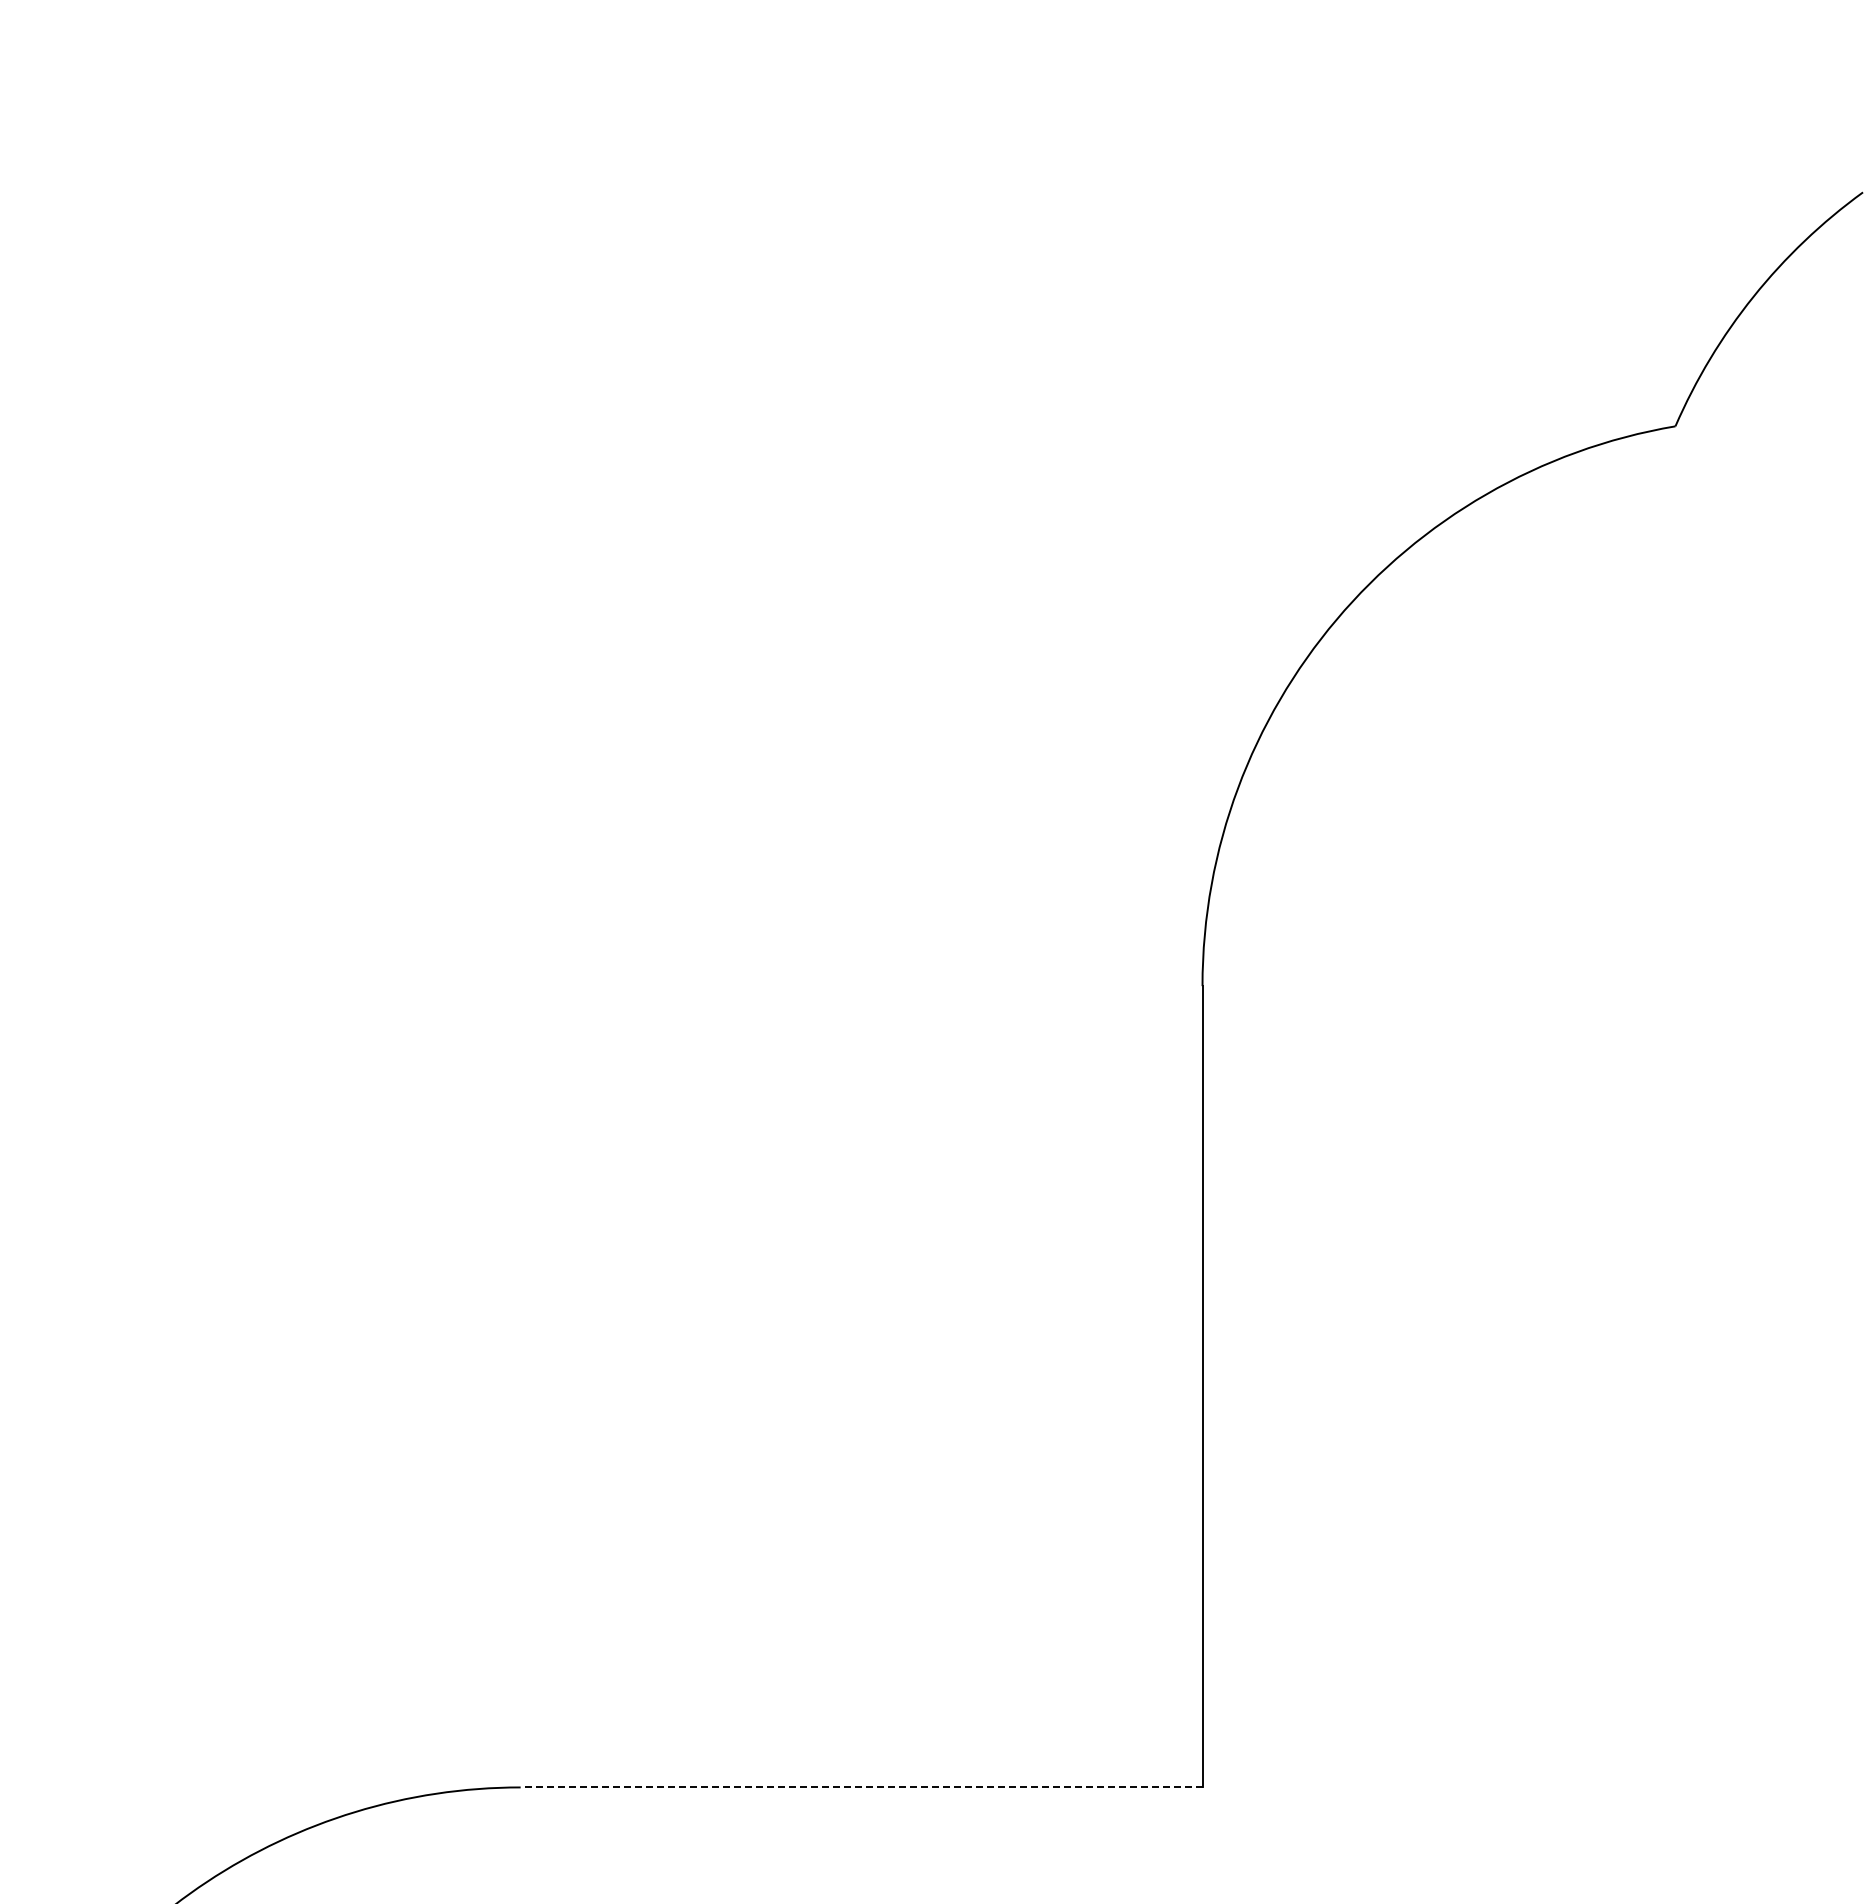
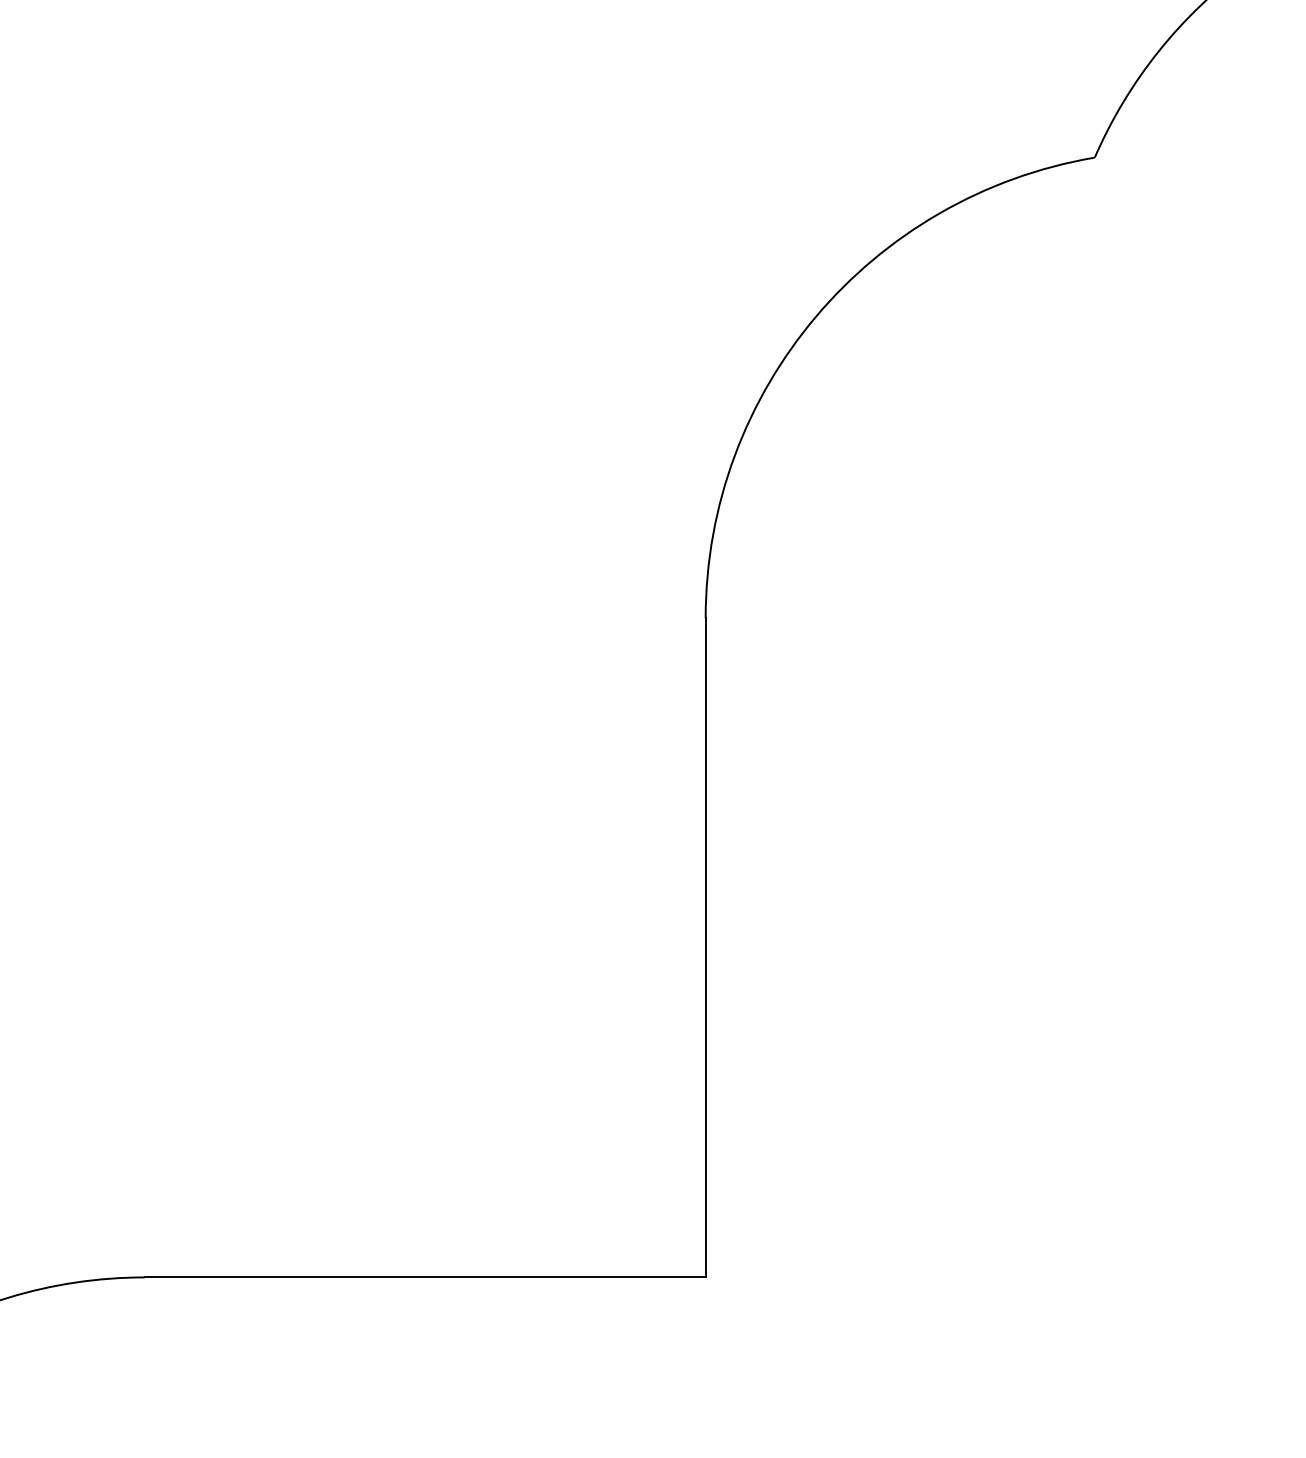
line: (861, 1787) -> (425, 1277), dashed -> solid

